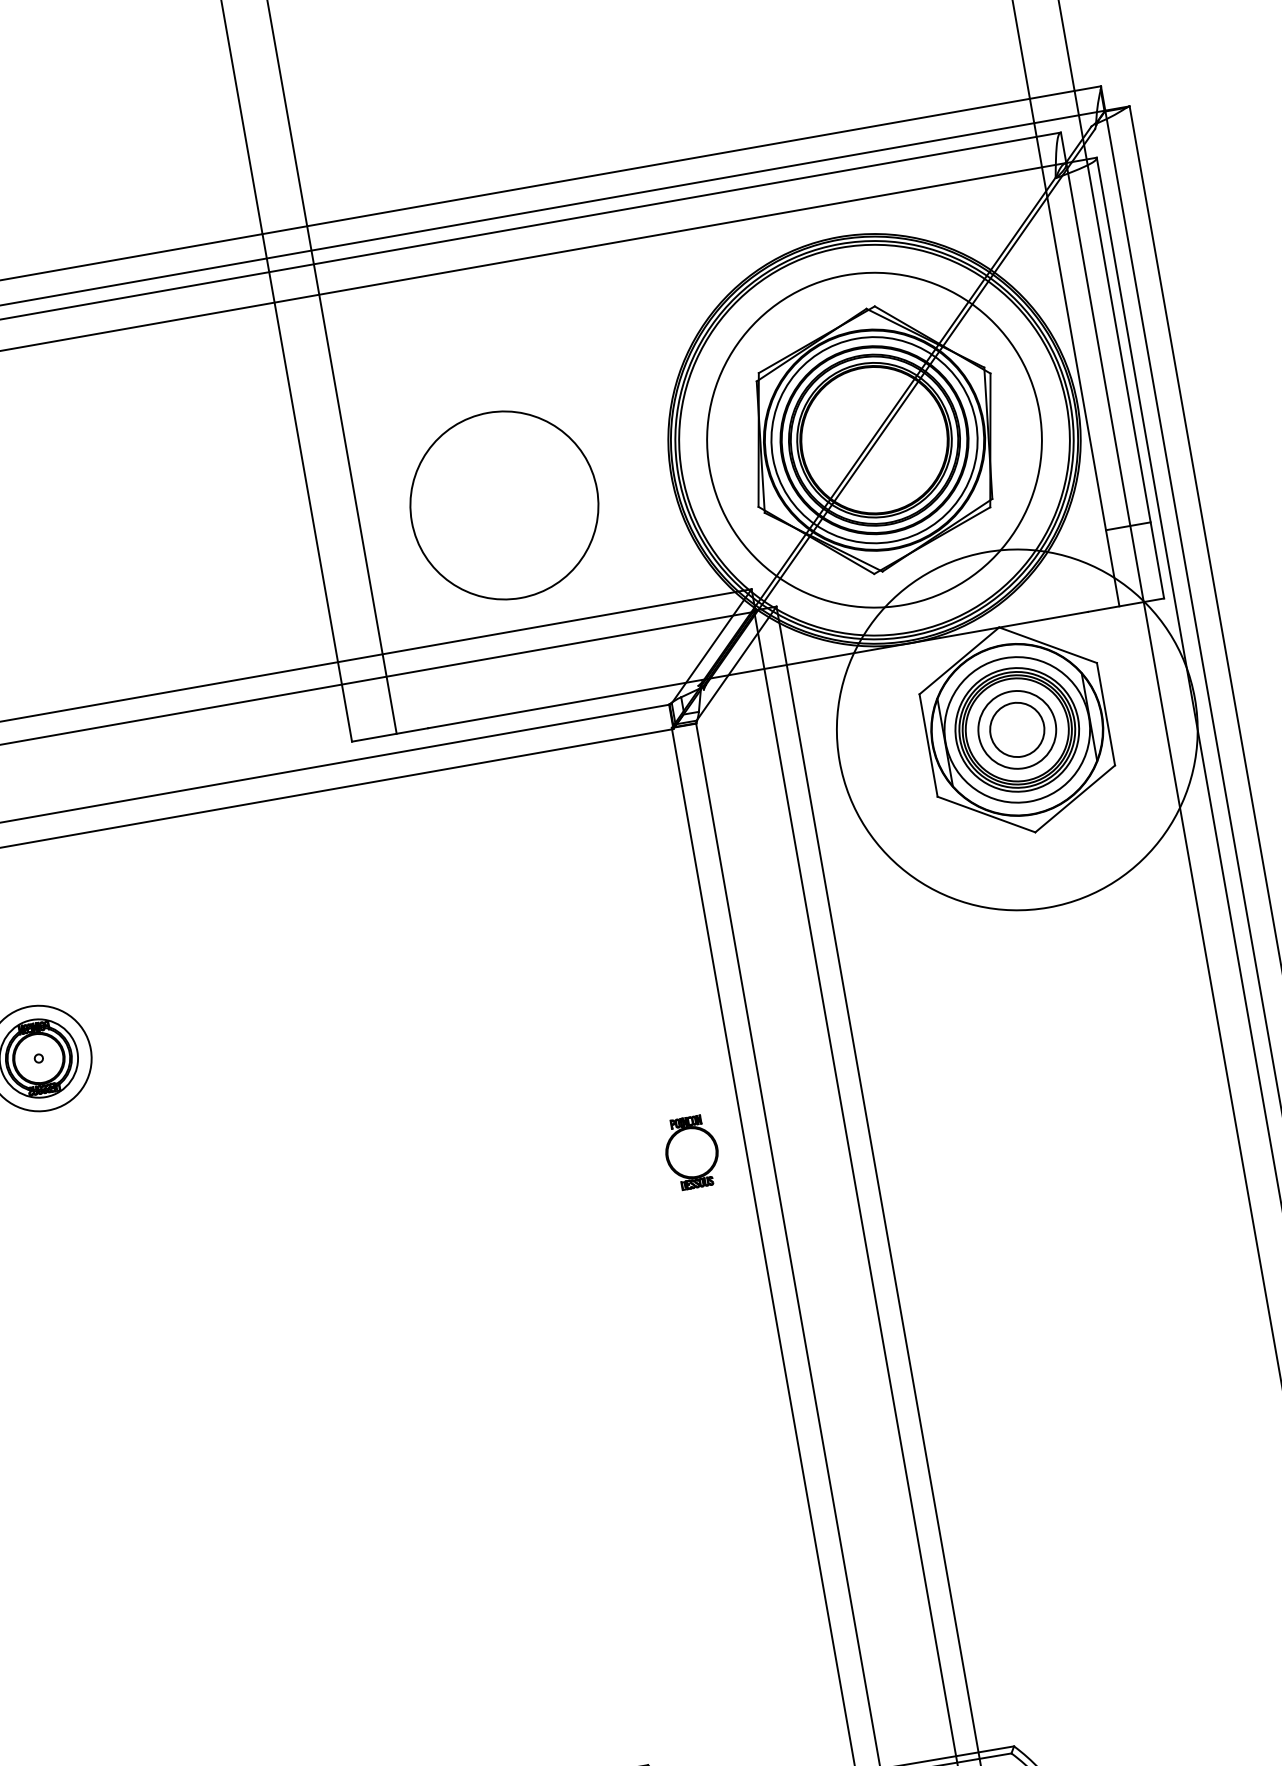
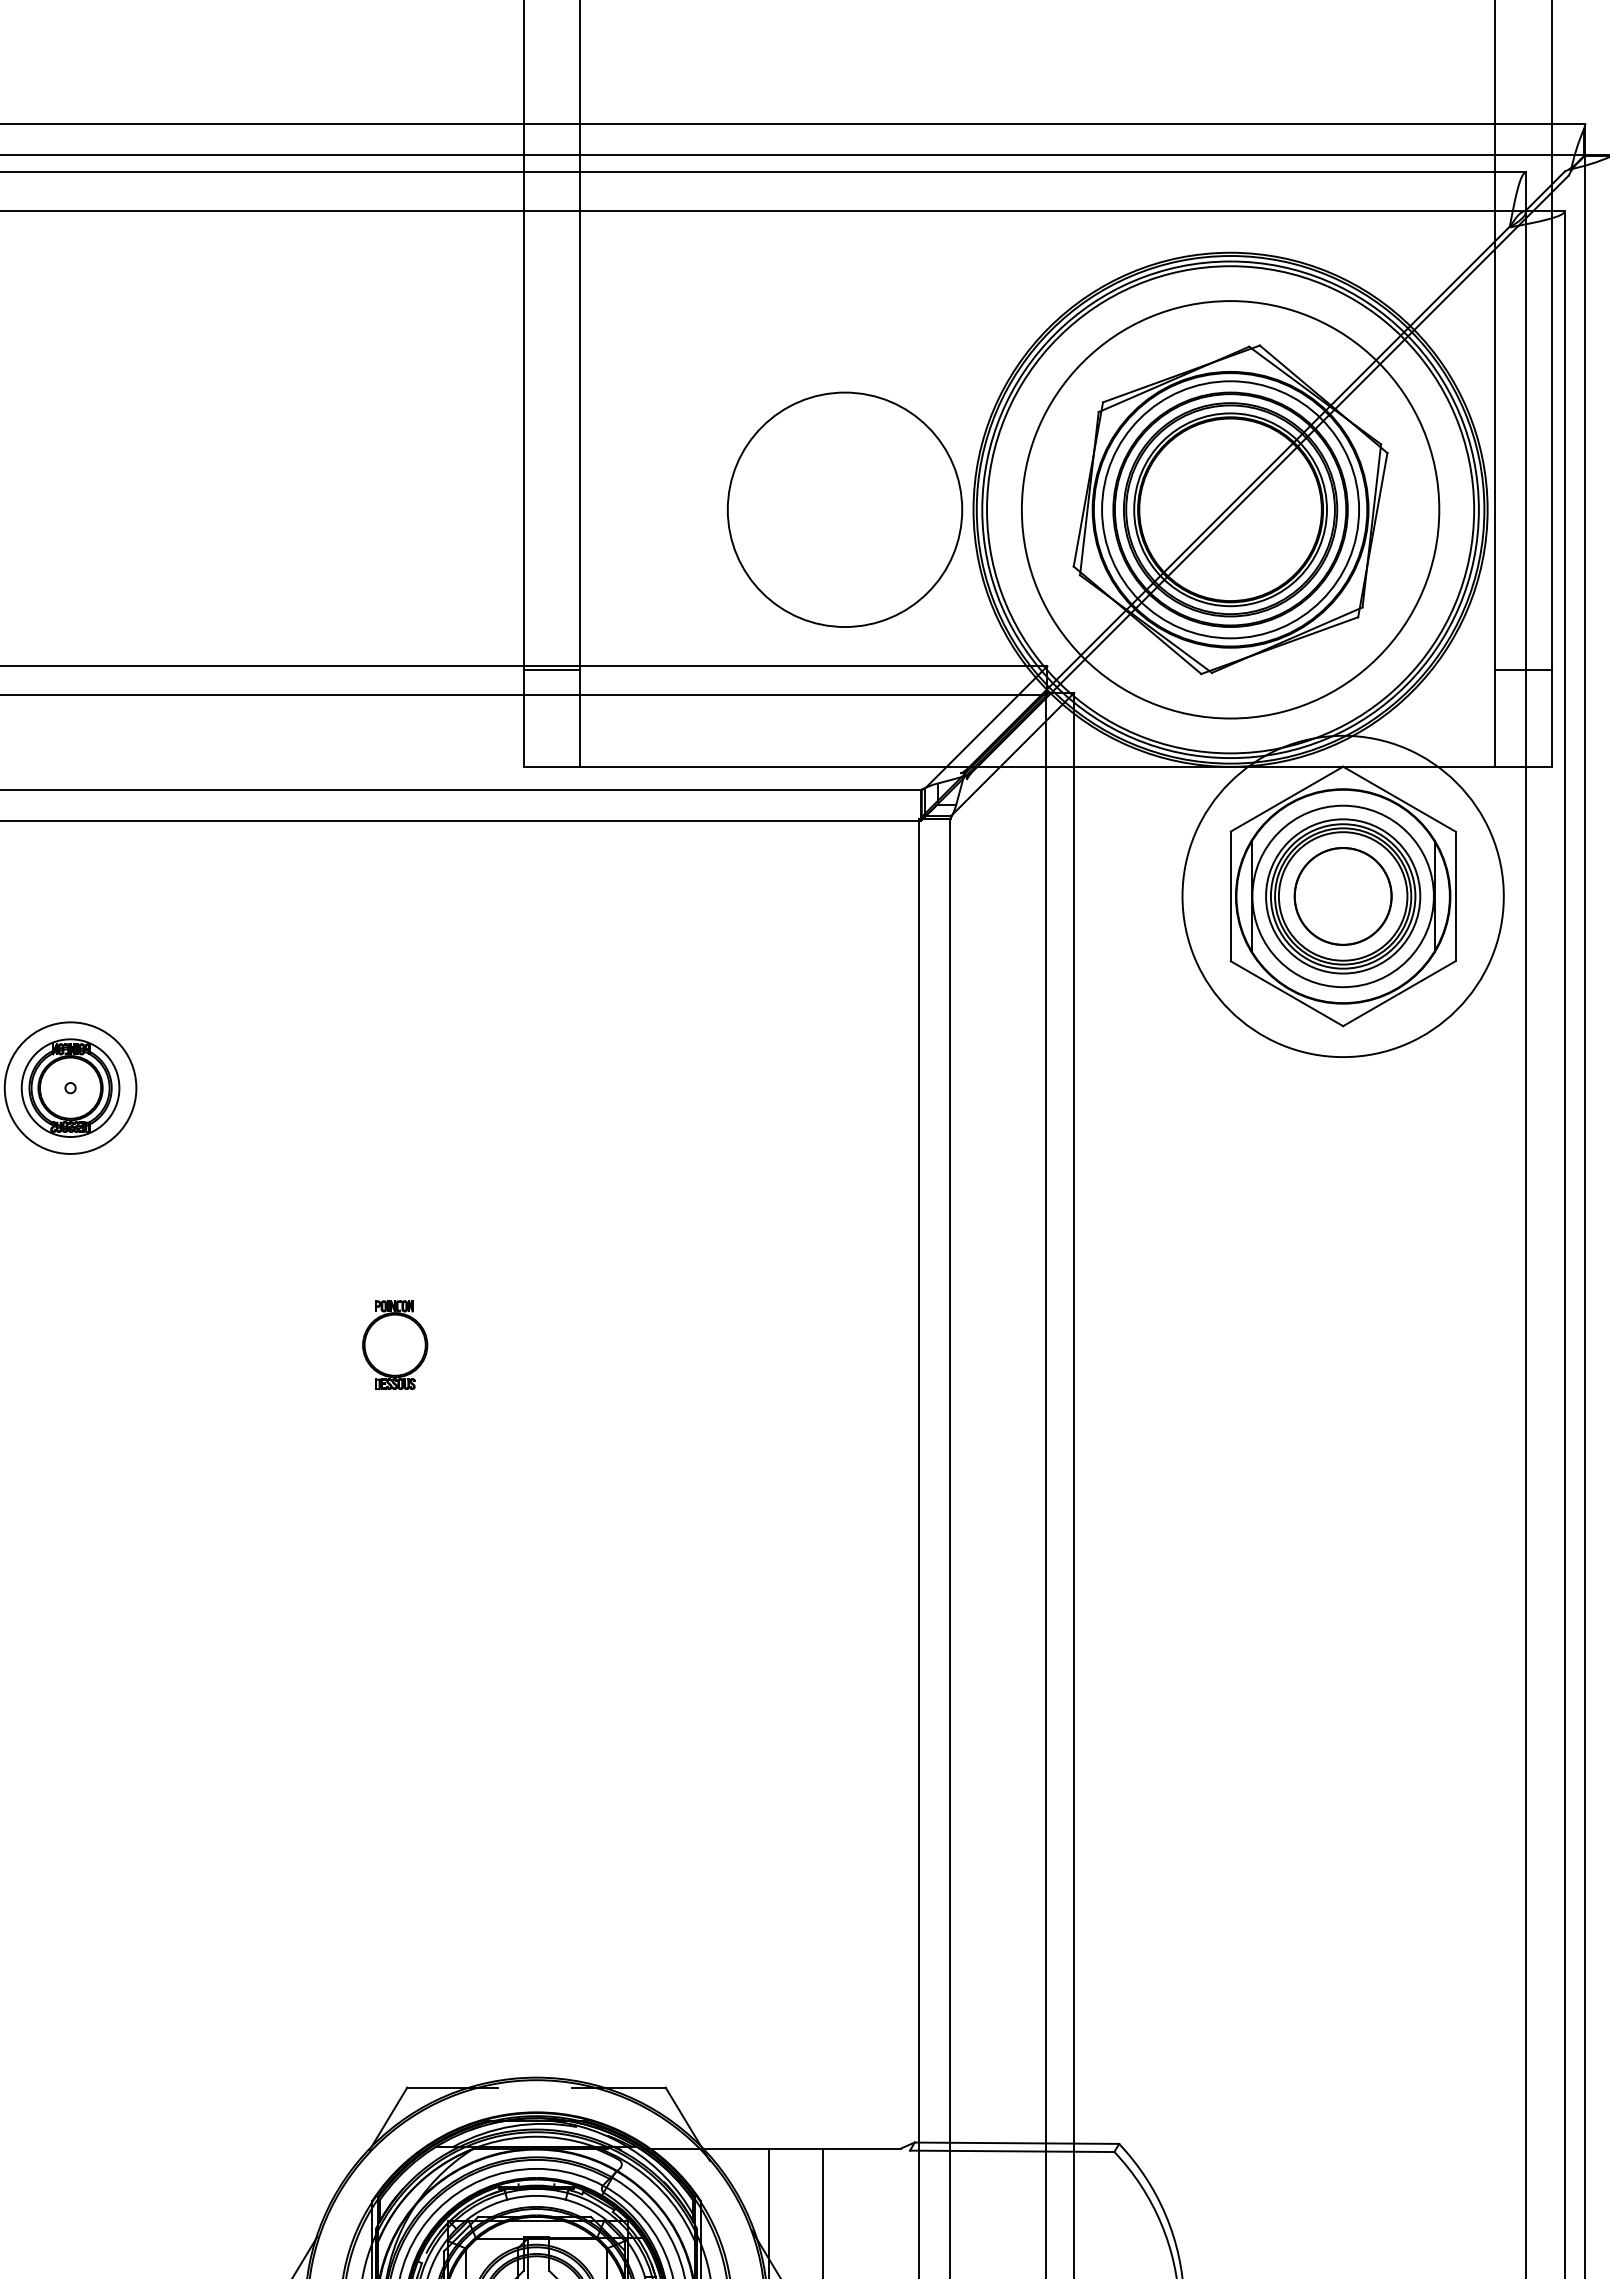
circle: (503, 505) -> (844, 509), moved
line: (360, 661) -> (551, 670), added
circle: (1016, 730) -> (1342, 896), size x0.71
circle: (1016, 730) -> (1342, 896), size x1.43
part: (692, 1152) -> (395, 1344), moved

